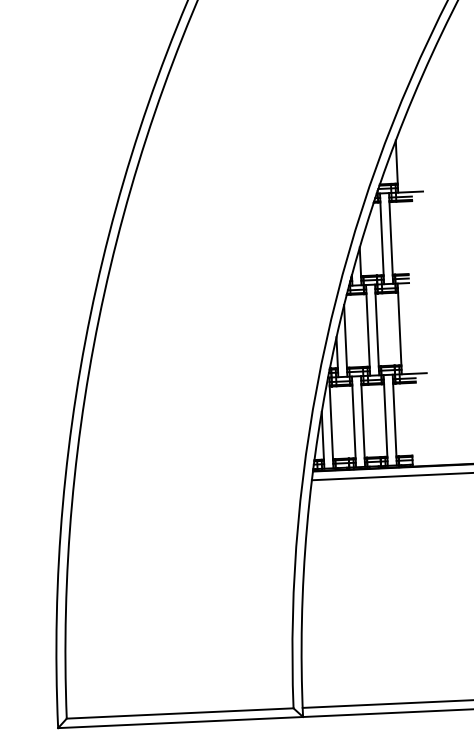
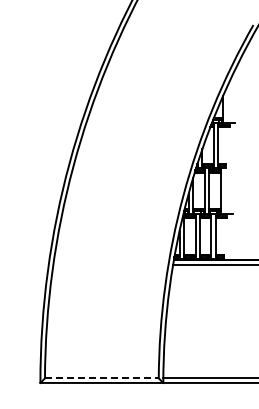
line: (179, 713) -> (101, 378), solid -> dashed

